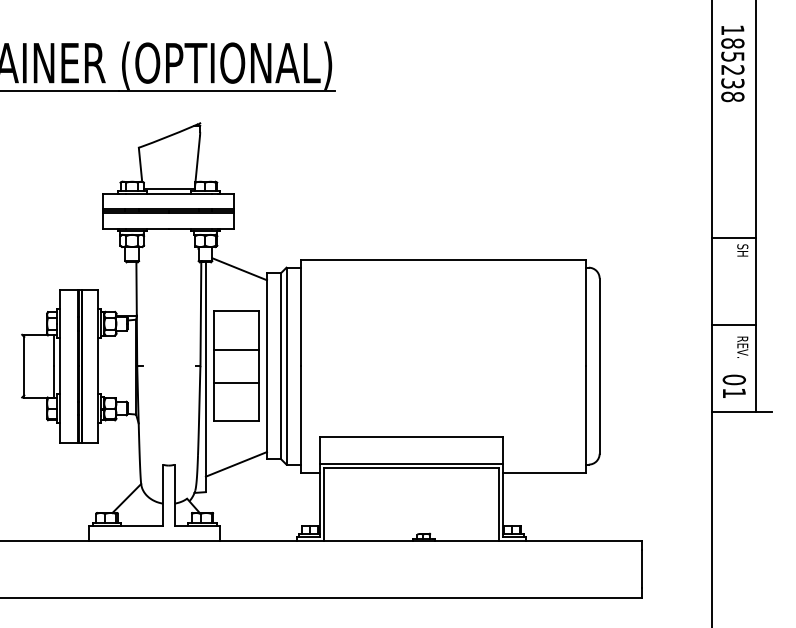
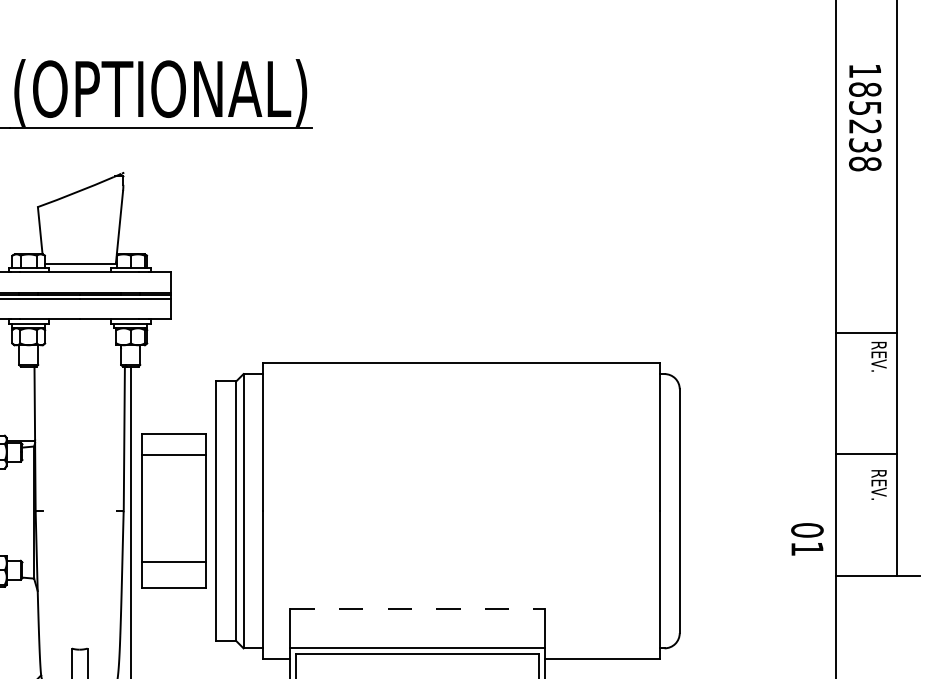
text: (732, 63) -> (864, 117), moved
text: (742, 254) -> (878, 355), SH -> REV.
line: (239, 269) -> (178, 376), removed
line: (236, 349) -> (173, 454), moved
line: (236, 382) -> (173, 561), moved
text: (733, 385) -> (806, 538), moved
line: (412, 436) -> (419, 609), solid -> dashed
line: (236, 464) -> (173, 648), removed

